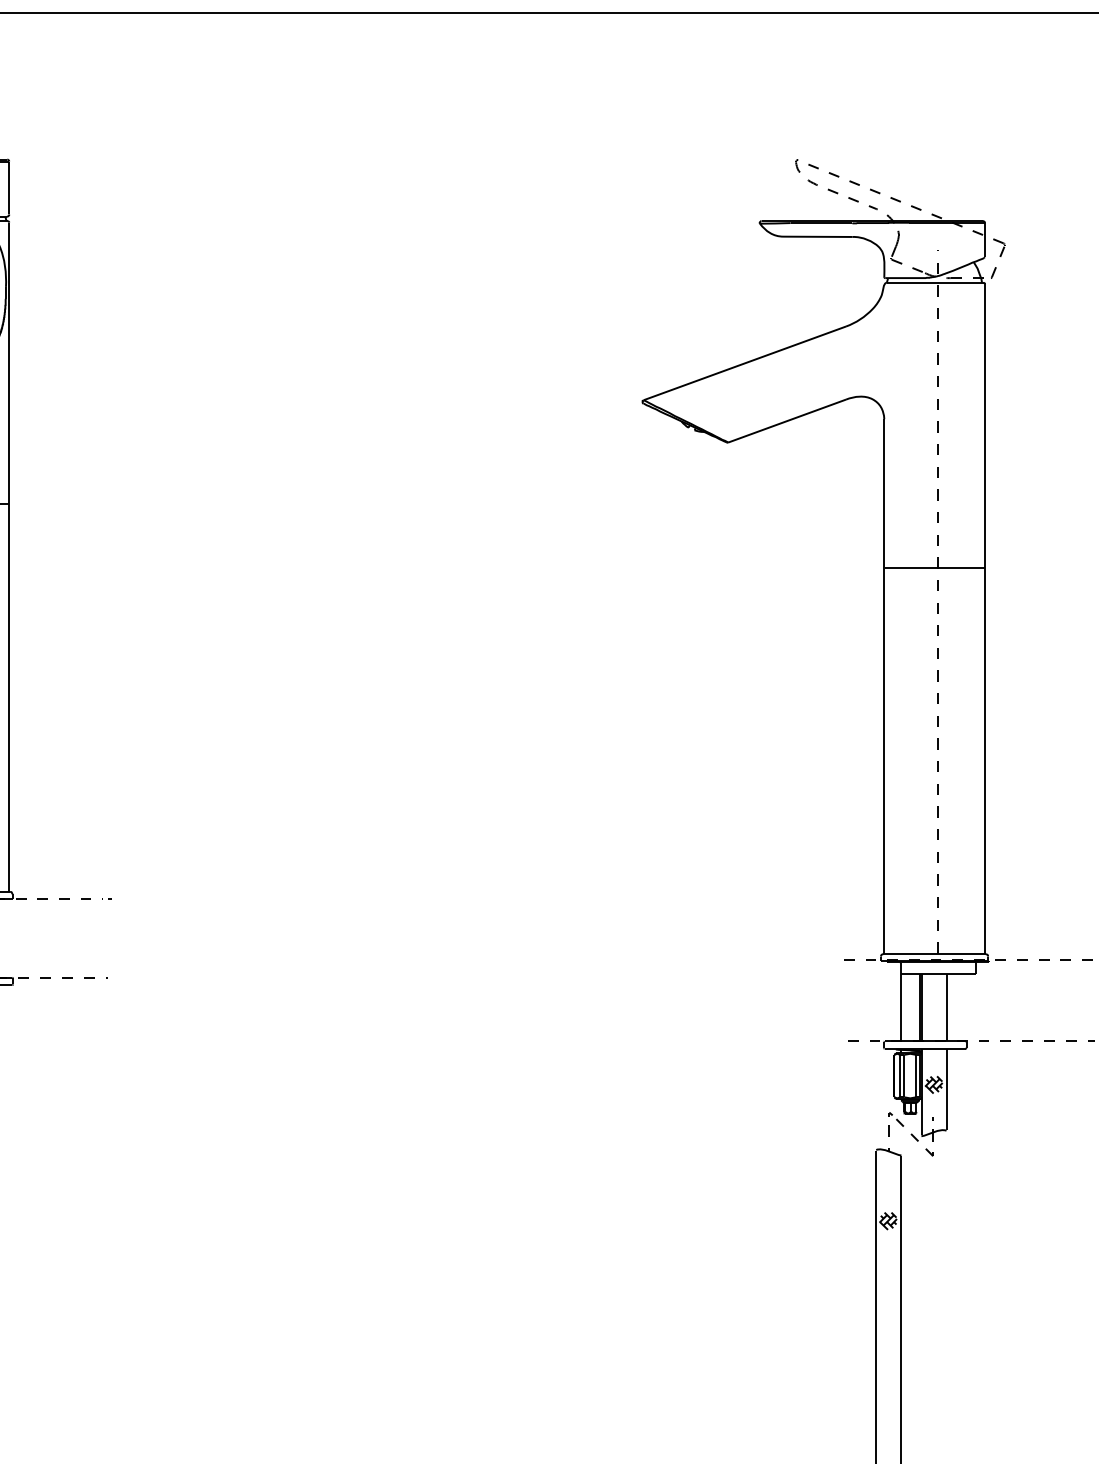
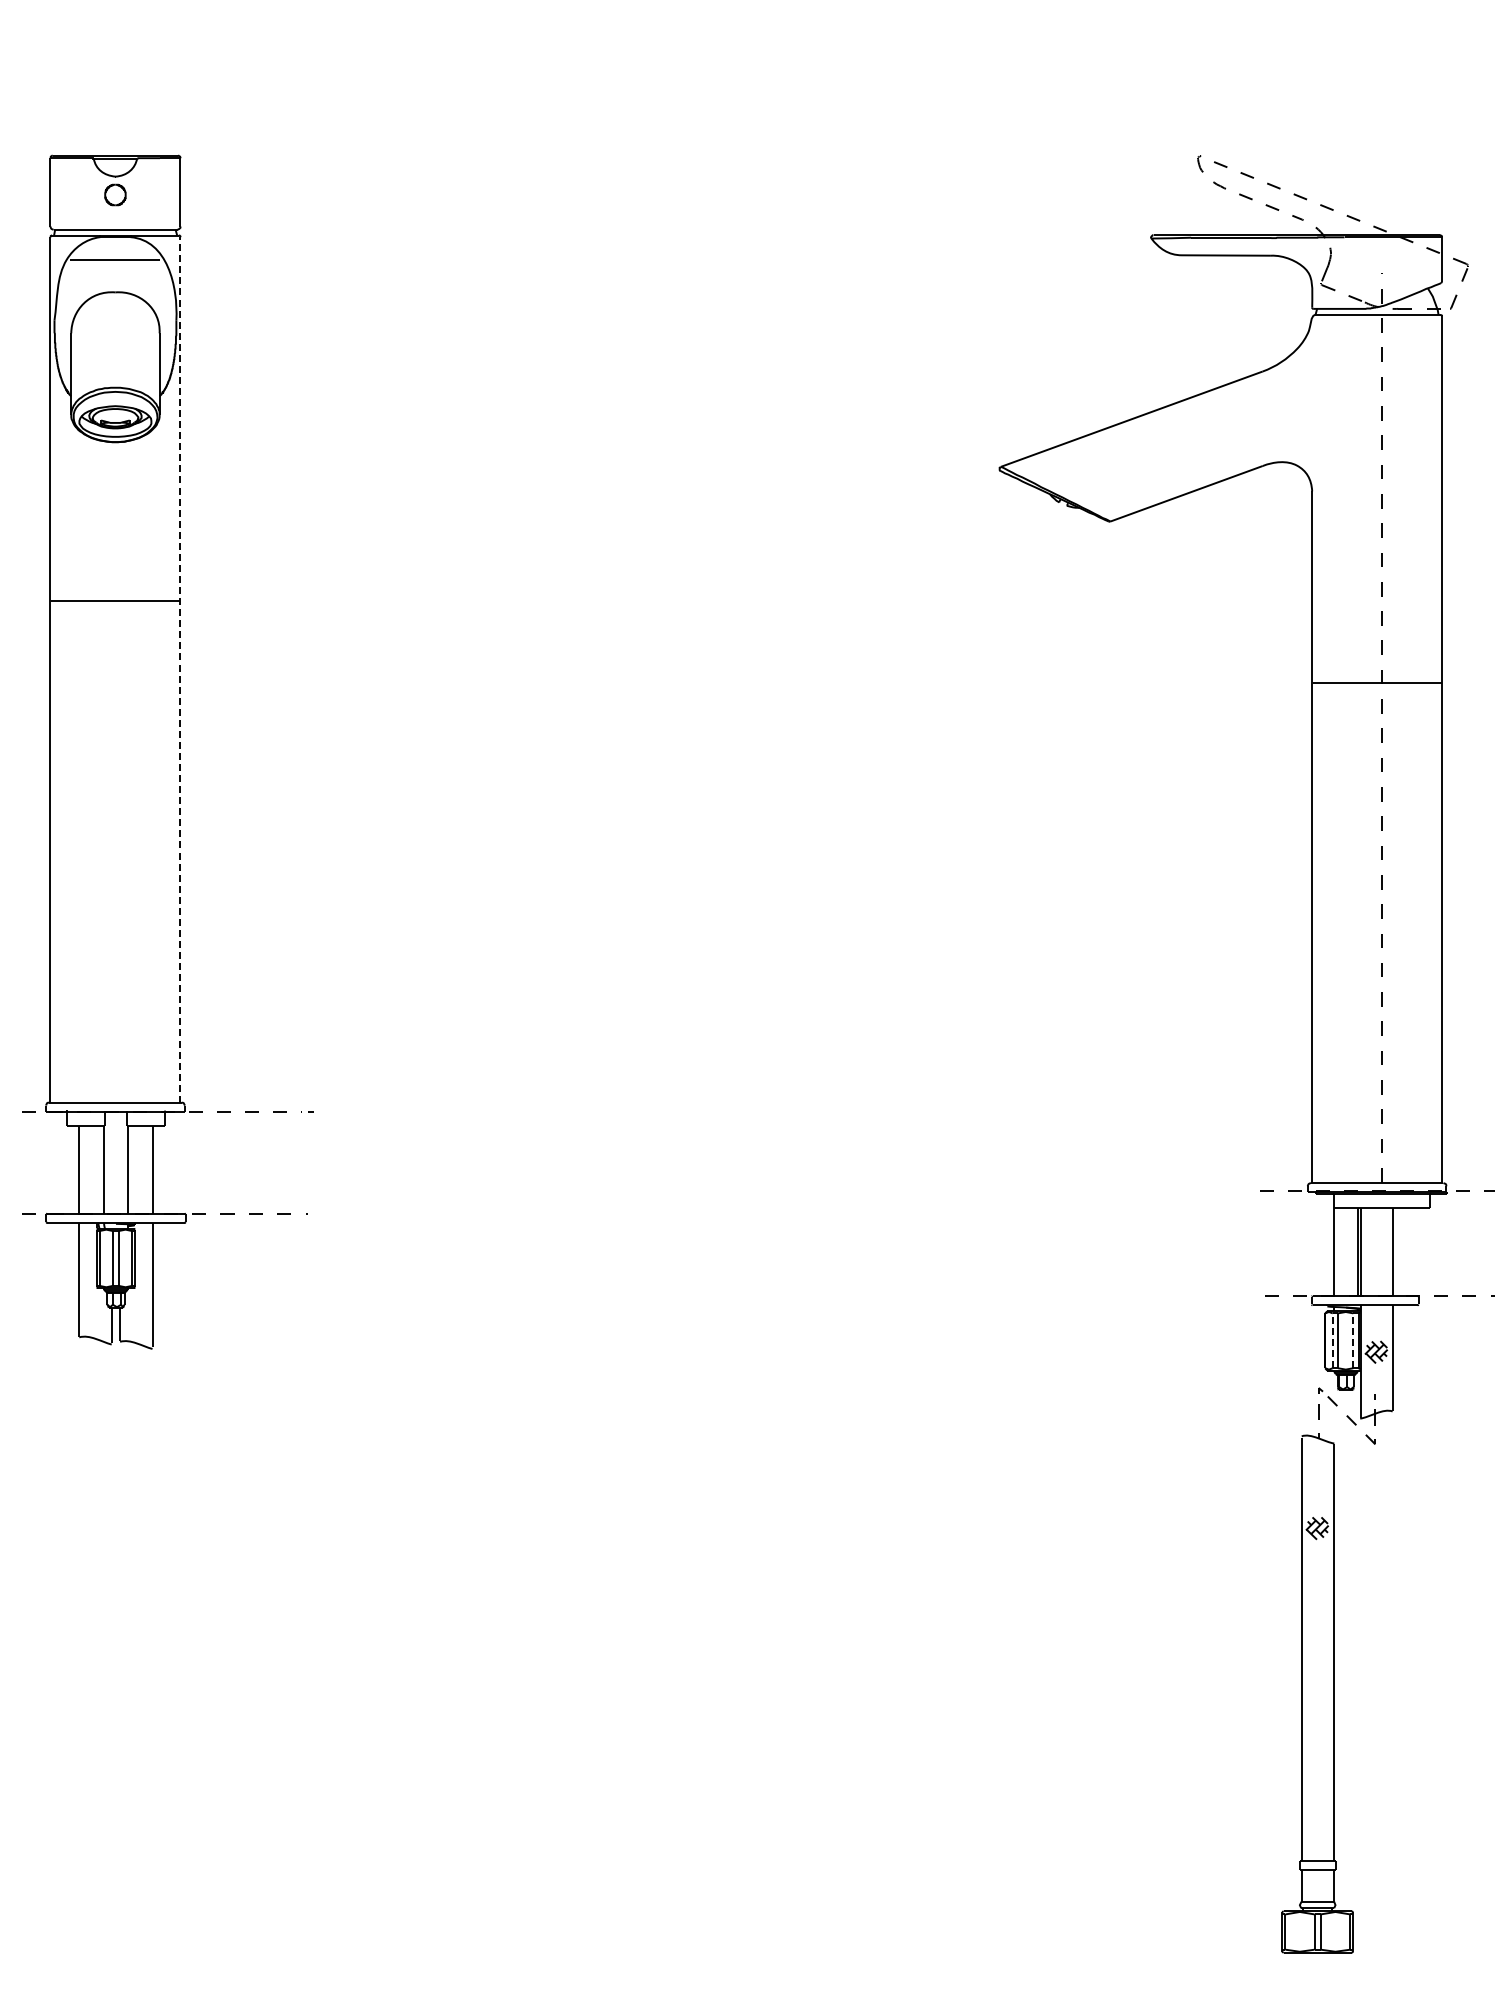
line: (9, 557) -> (180, 670), solid -> dashed
line: (900, 1075) -> (1332, 1340), solid -> dashed
line: (916, 1075) -> (1353, 1340), solid -> dashed

